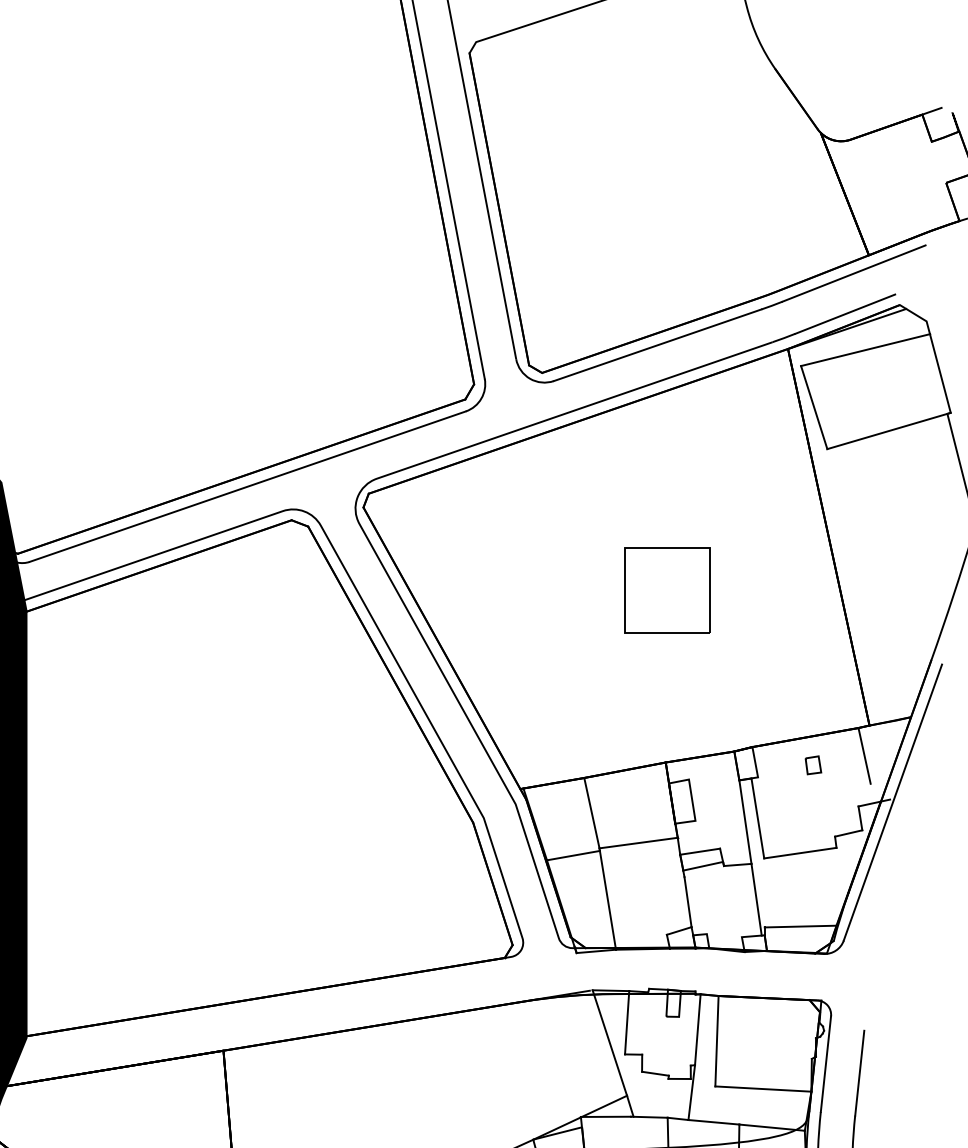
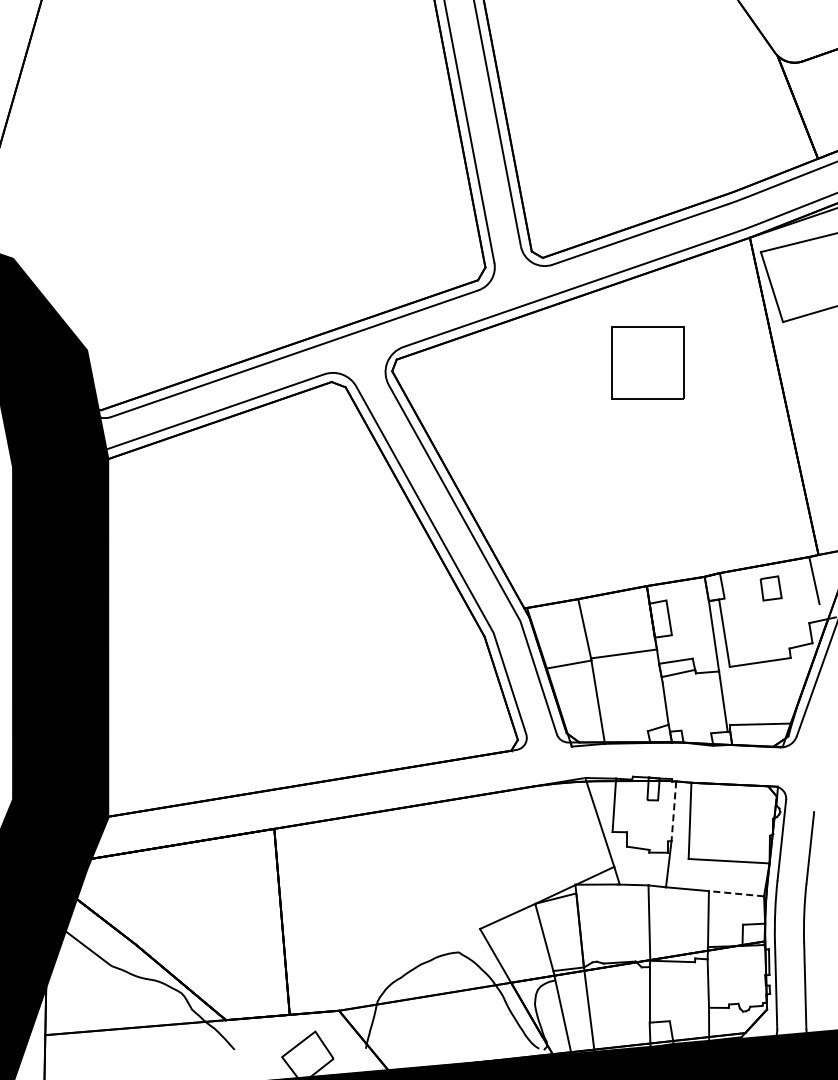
part: (666, 589) -> (647, 362), moved
part: (813, 765) -> (771, 588), size x1.6
line: (697, 1030) -> (673, 811), solid -> dashed
line: (772, 1127) -> (736, 893), solid -> dashed

